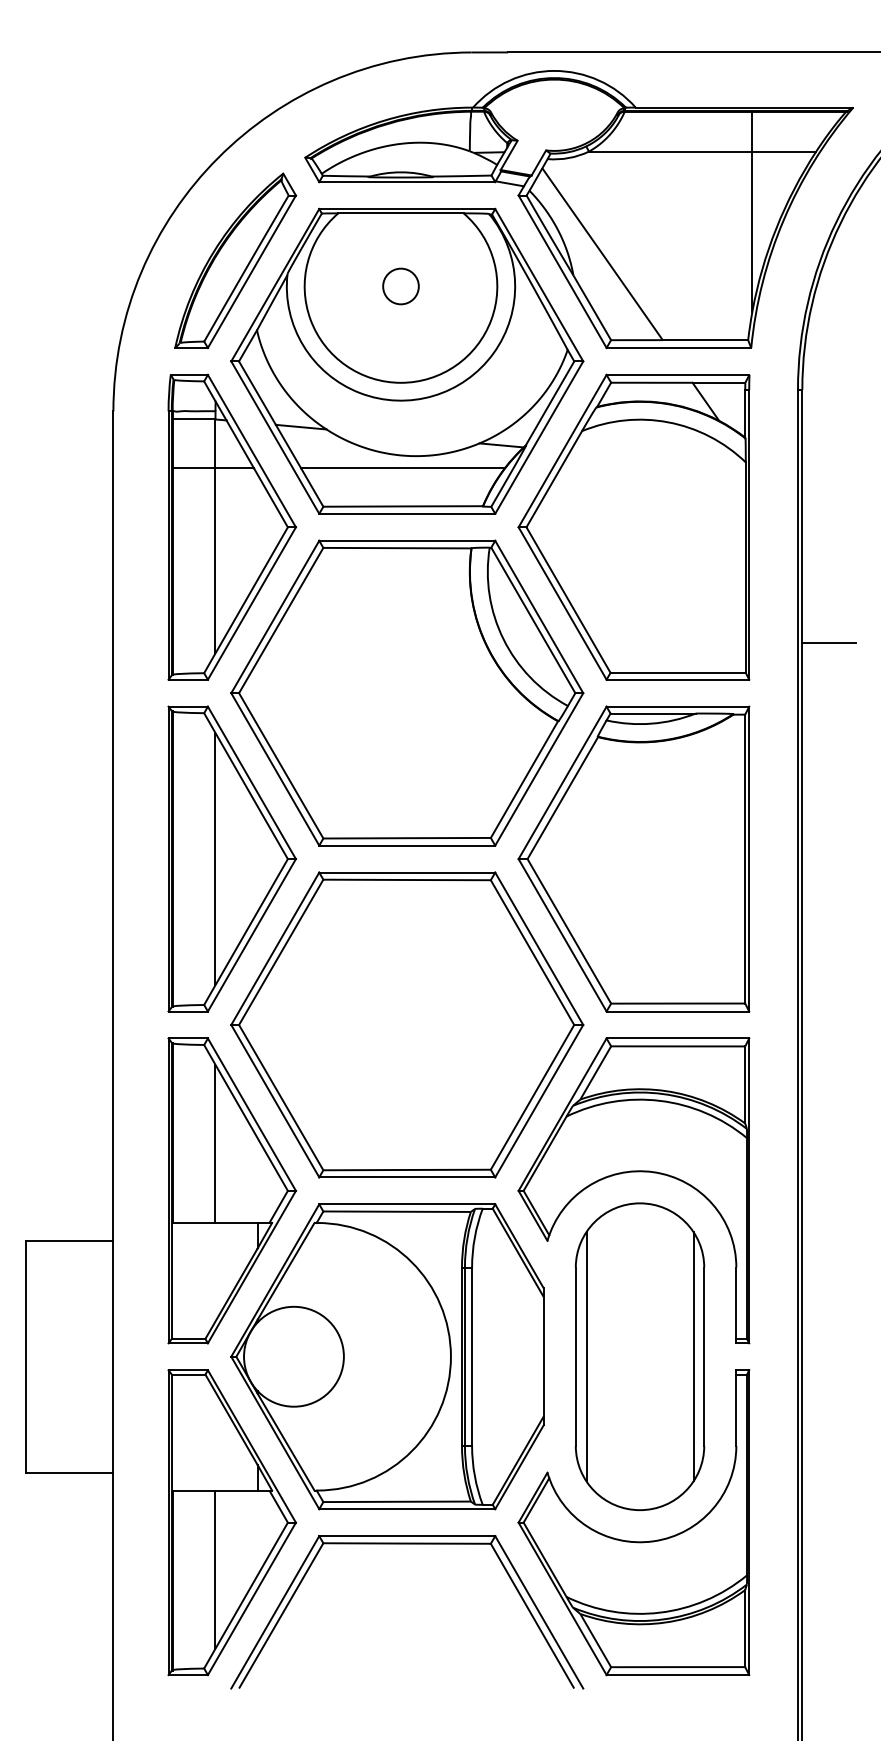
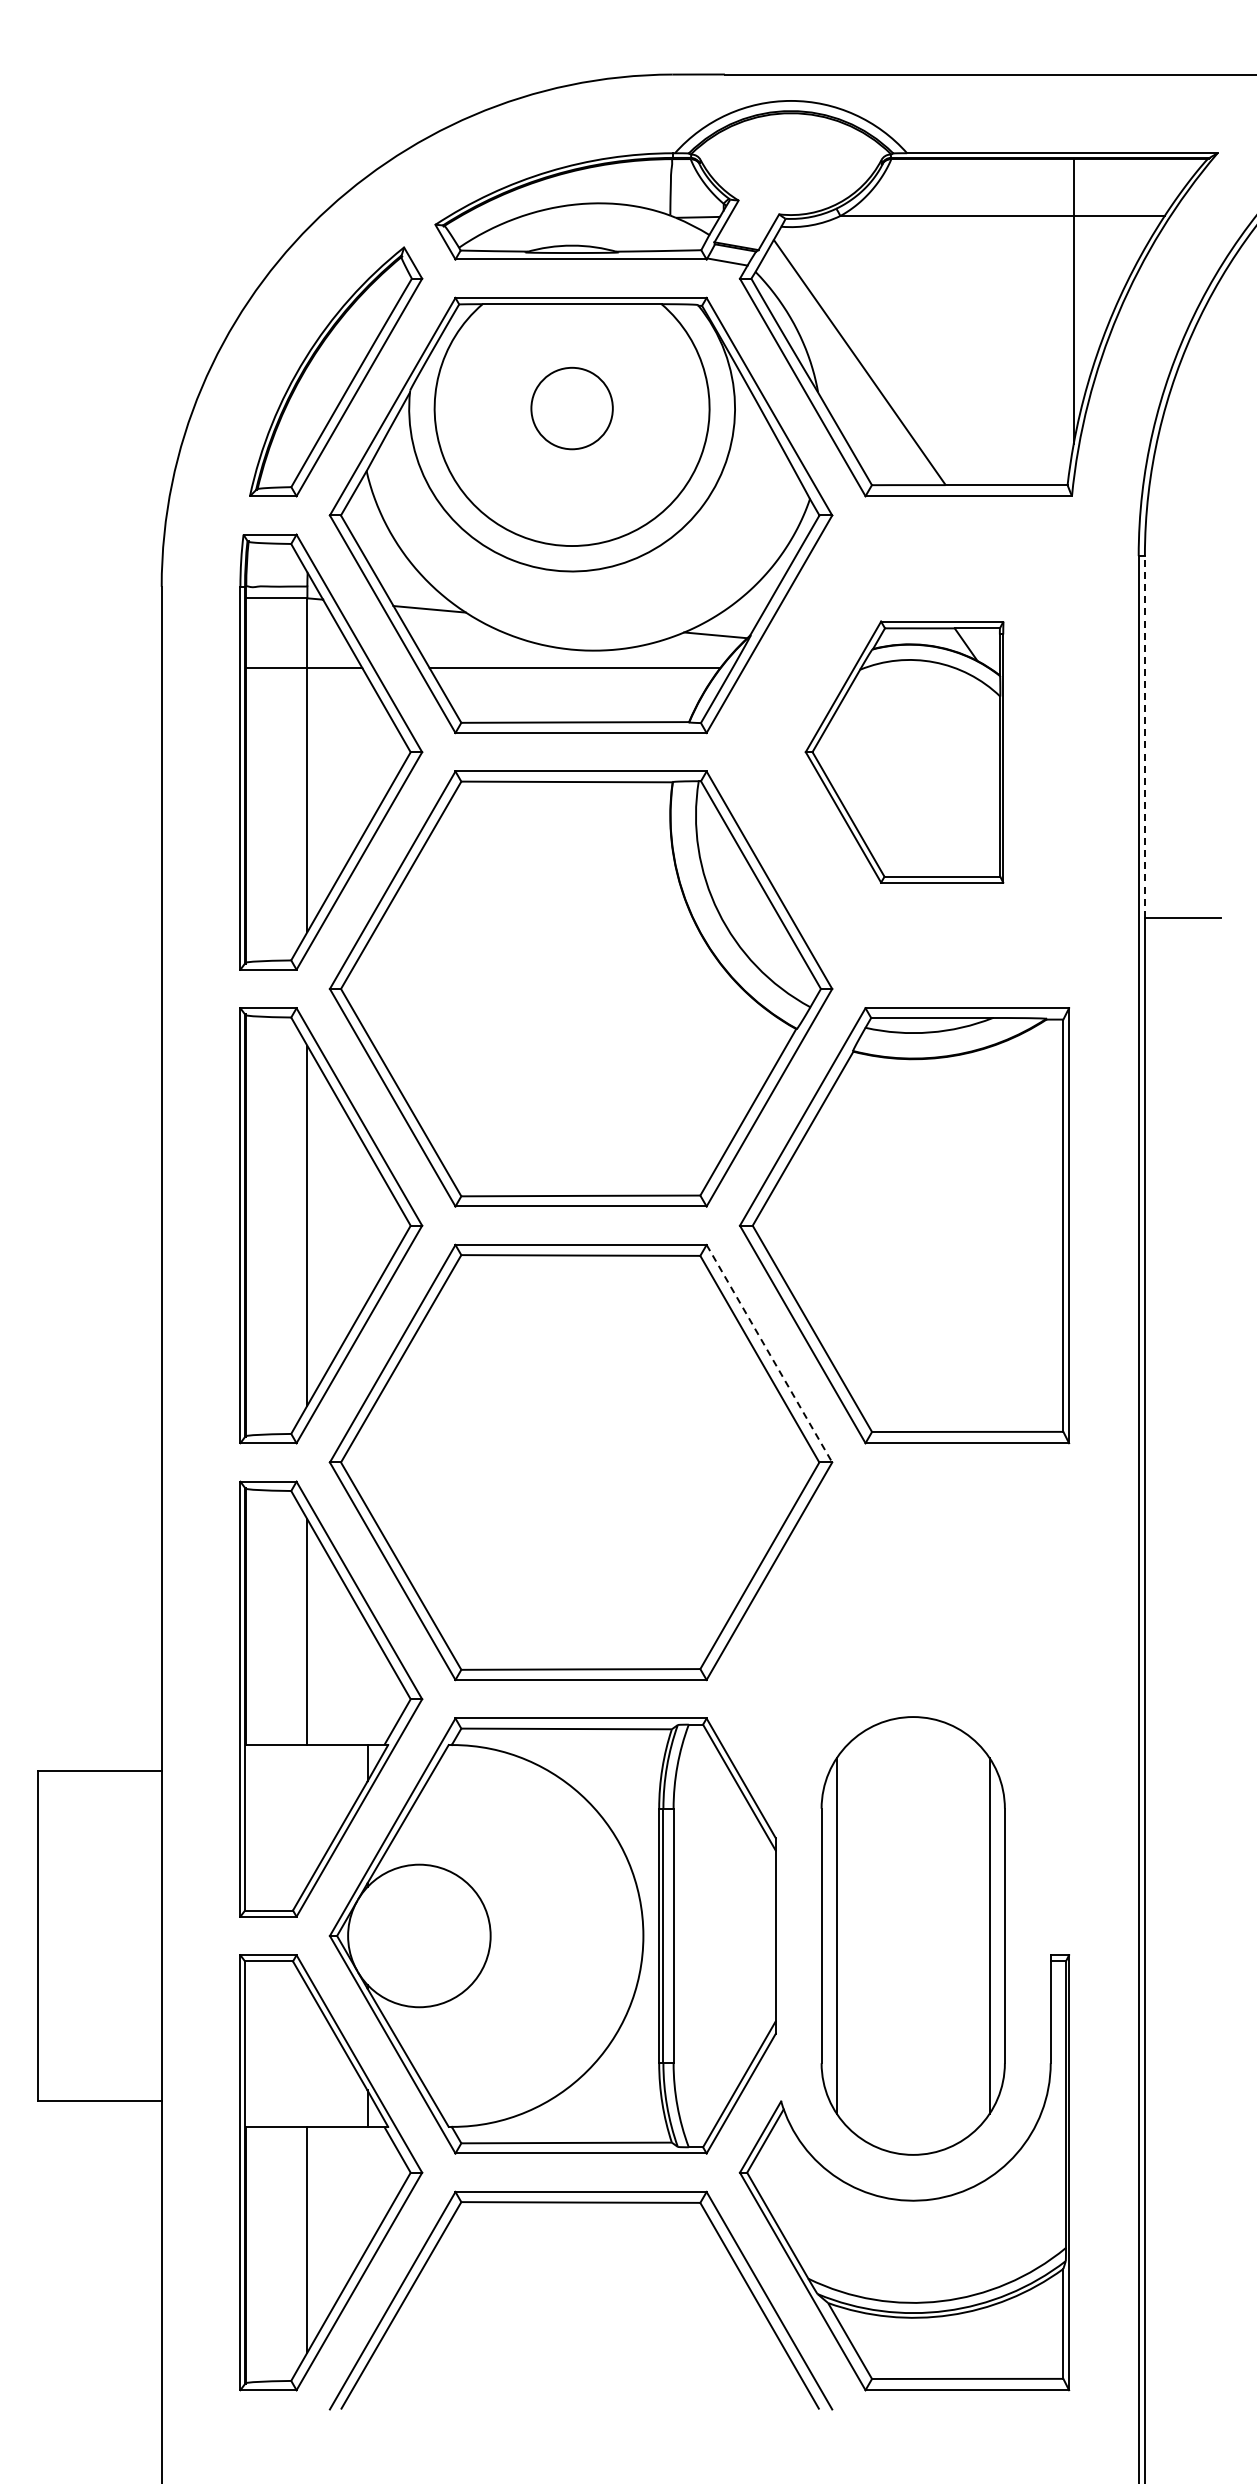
circle: (400, 286) -> (571, 408), size x1.6
line: (802, 516) -> (1144, 736), solid -> dashed
part: (633, 526) -> (904, 751), size x0.6
line: (539, 948) -> (769, 1353), solid -> dashed
part: (628, 1172) -> (897, 1673), removed

